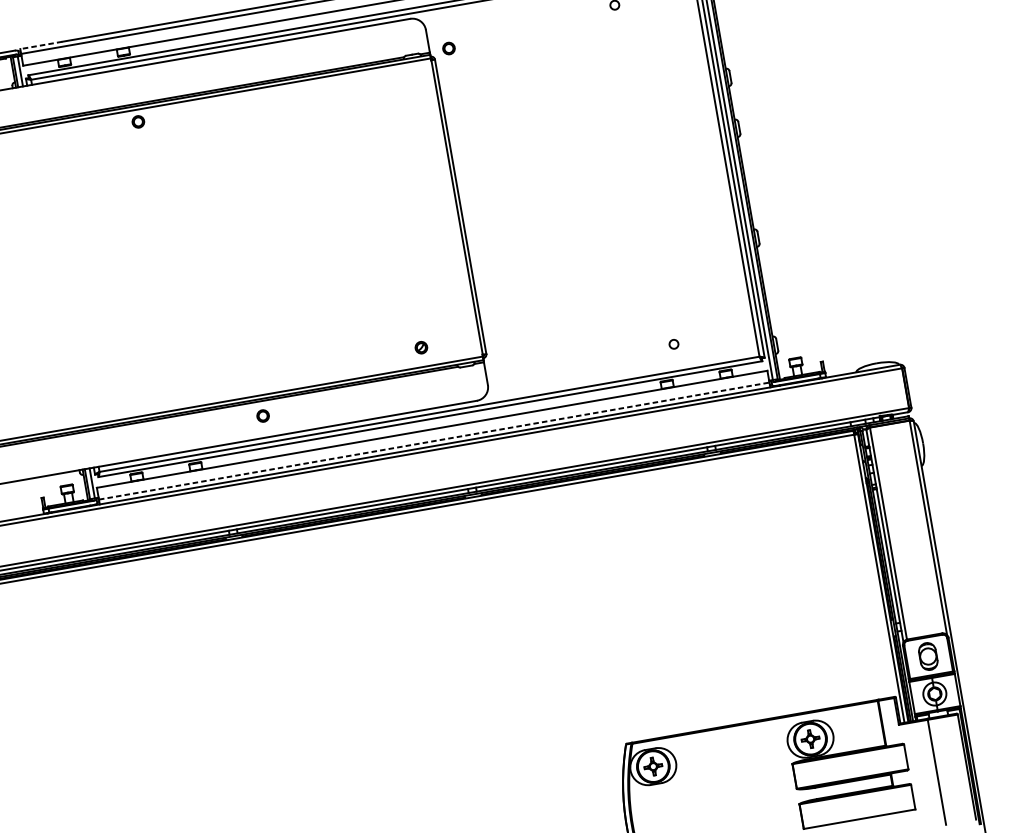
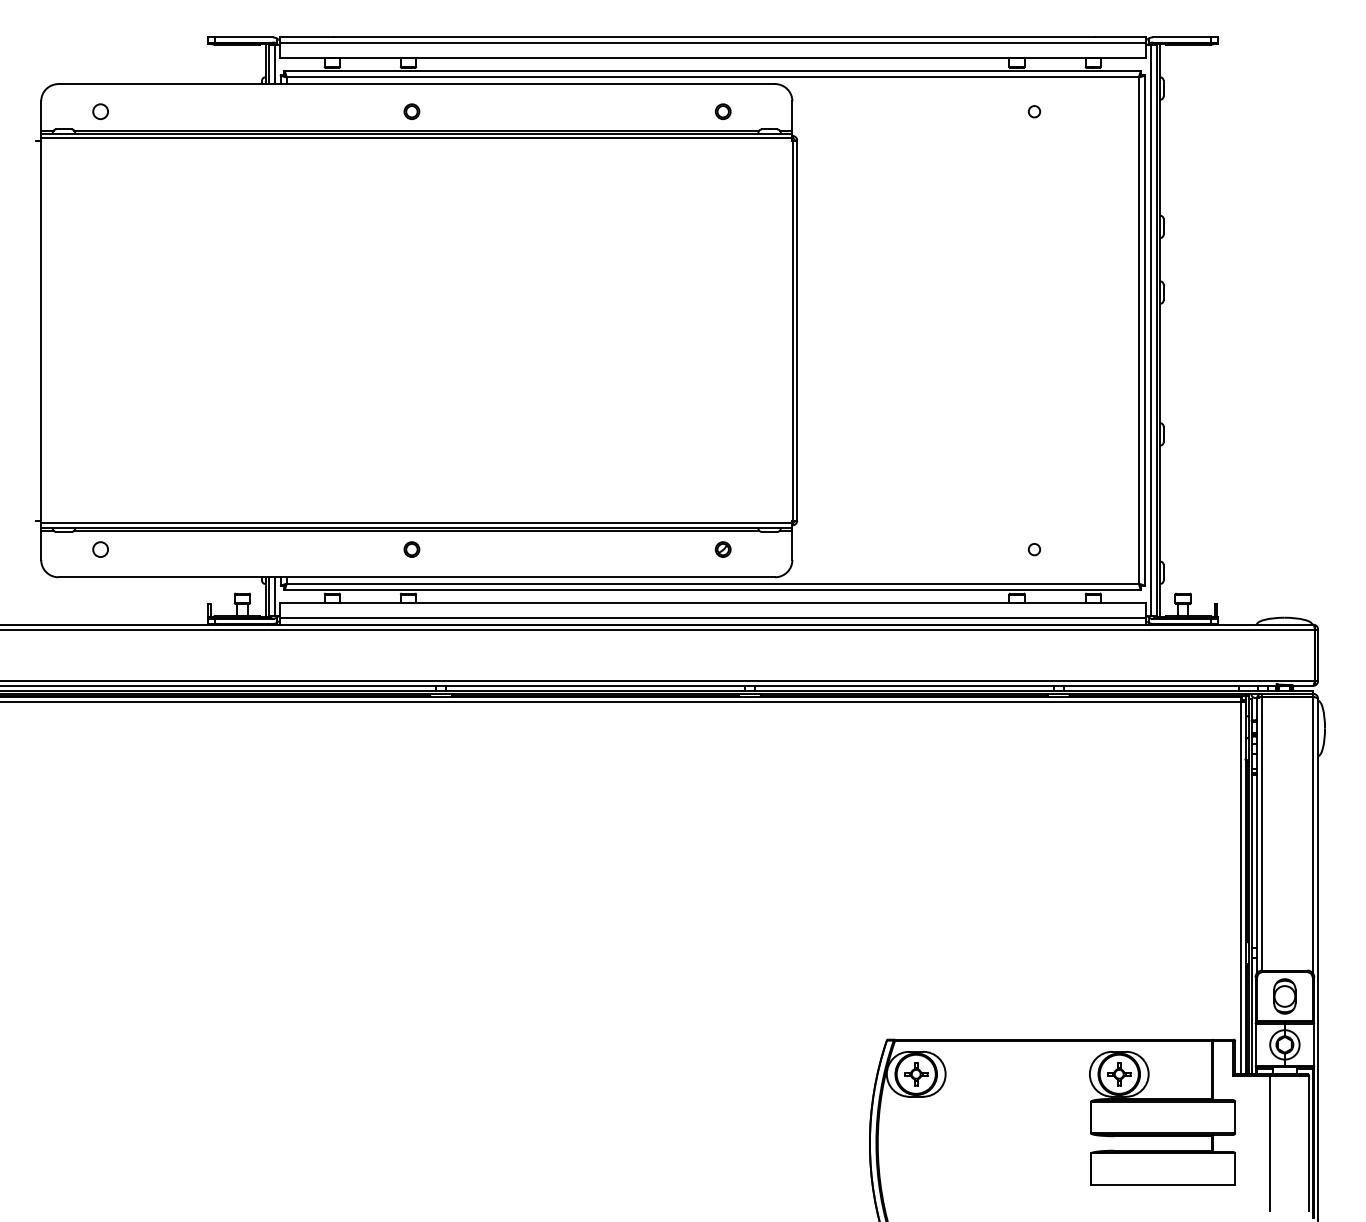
line: (40, 45) -> (306, 36), dashed -> solid
part: (448, 48) -> (722, 111), moved
part: (138, 121) -> (411, 111), moved
part: (420, 347) -> (722, 549), moved
part: (262, 416) -> (411, 549), moved
line: (433, 441) -> (712, 618), dashed -> solid

